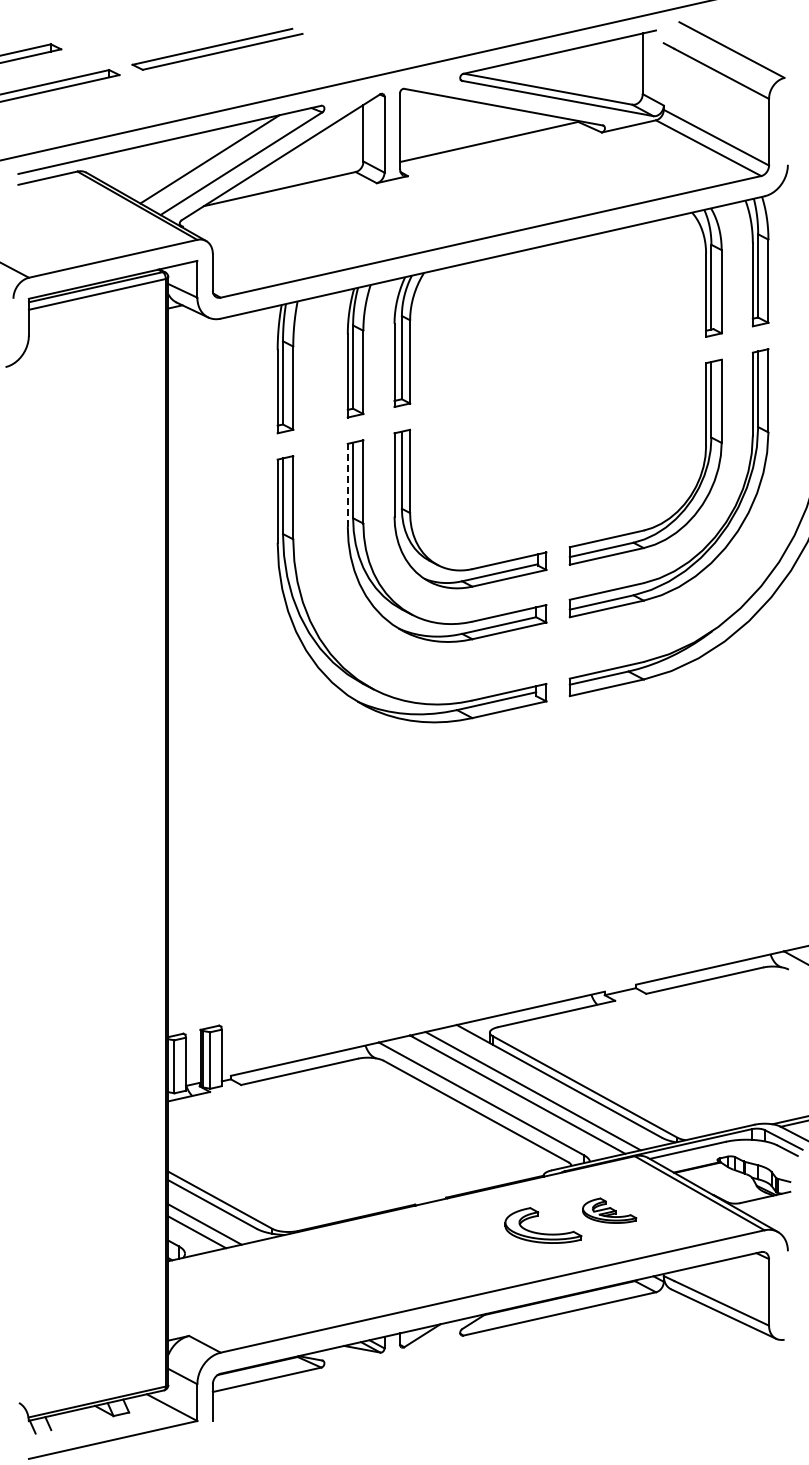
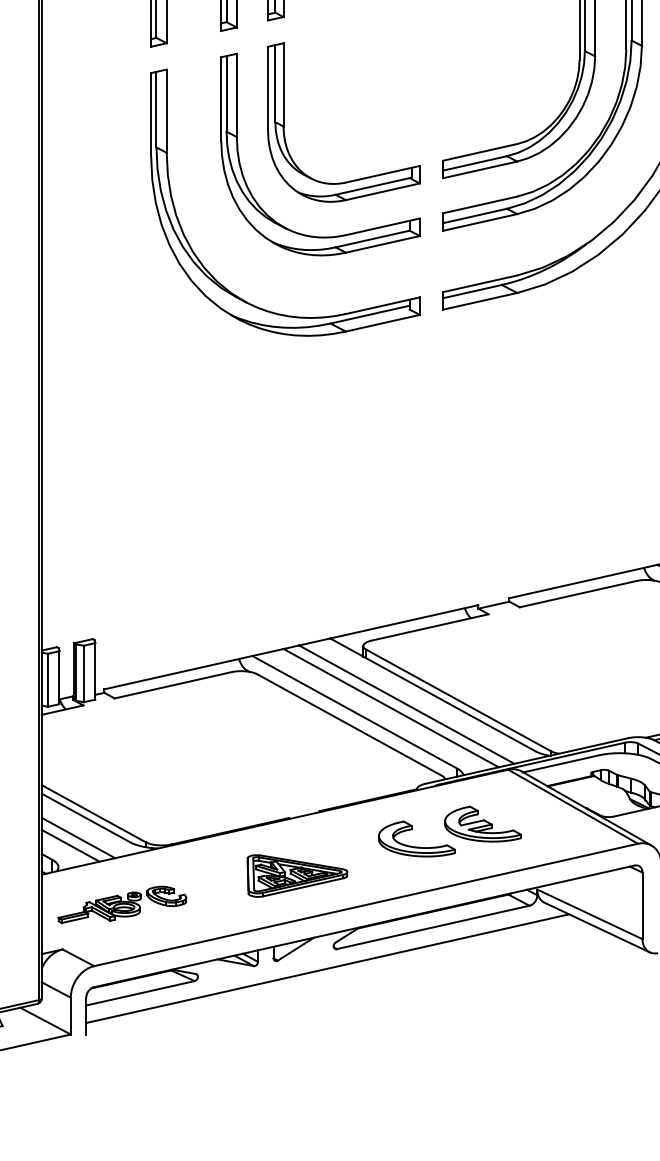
line: (347, 485) -> (220, 98), dashed -> solid
part: (609, 1210) -> (482, 823), size x1.43
part: (423, 1262) -> (296, 875), added
part: (248, 1291) -> (121, 904), added
line: (453, 1354) -> (326, 967), added

